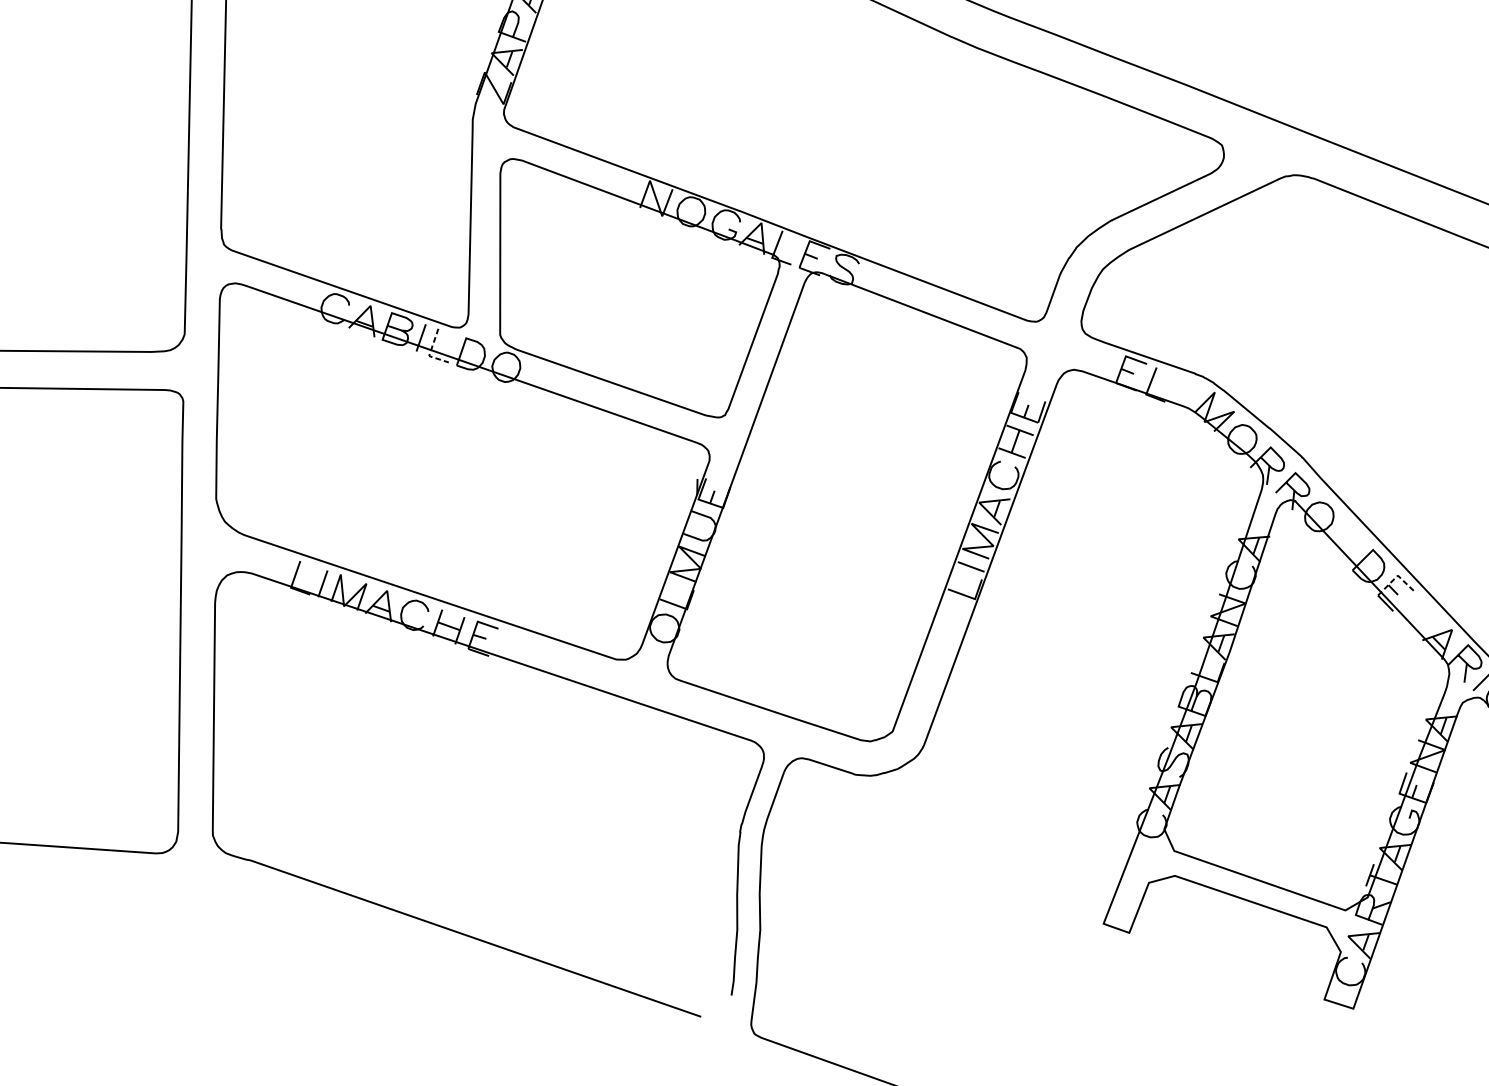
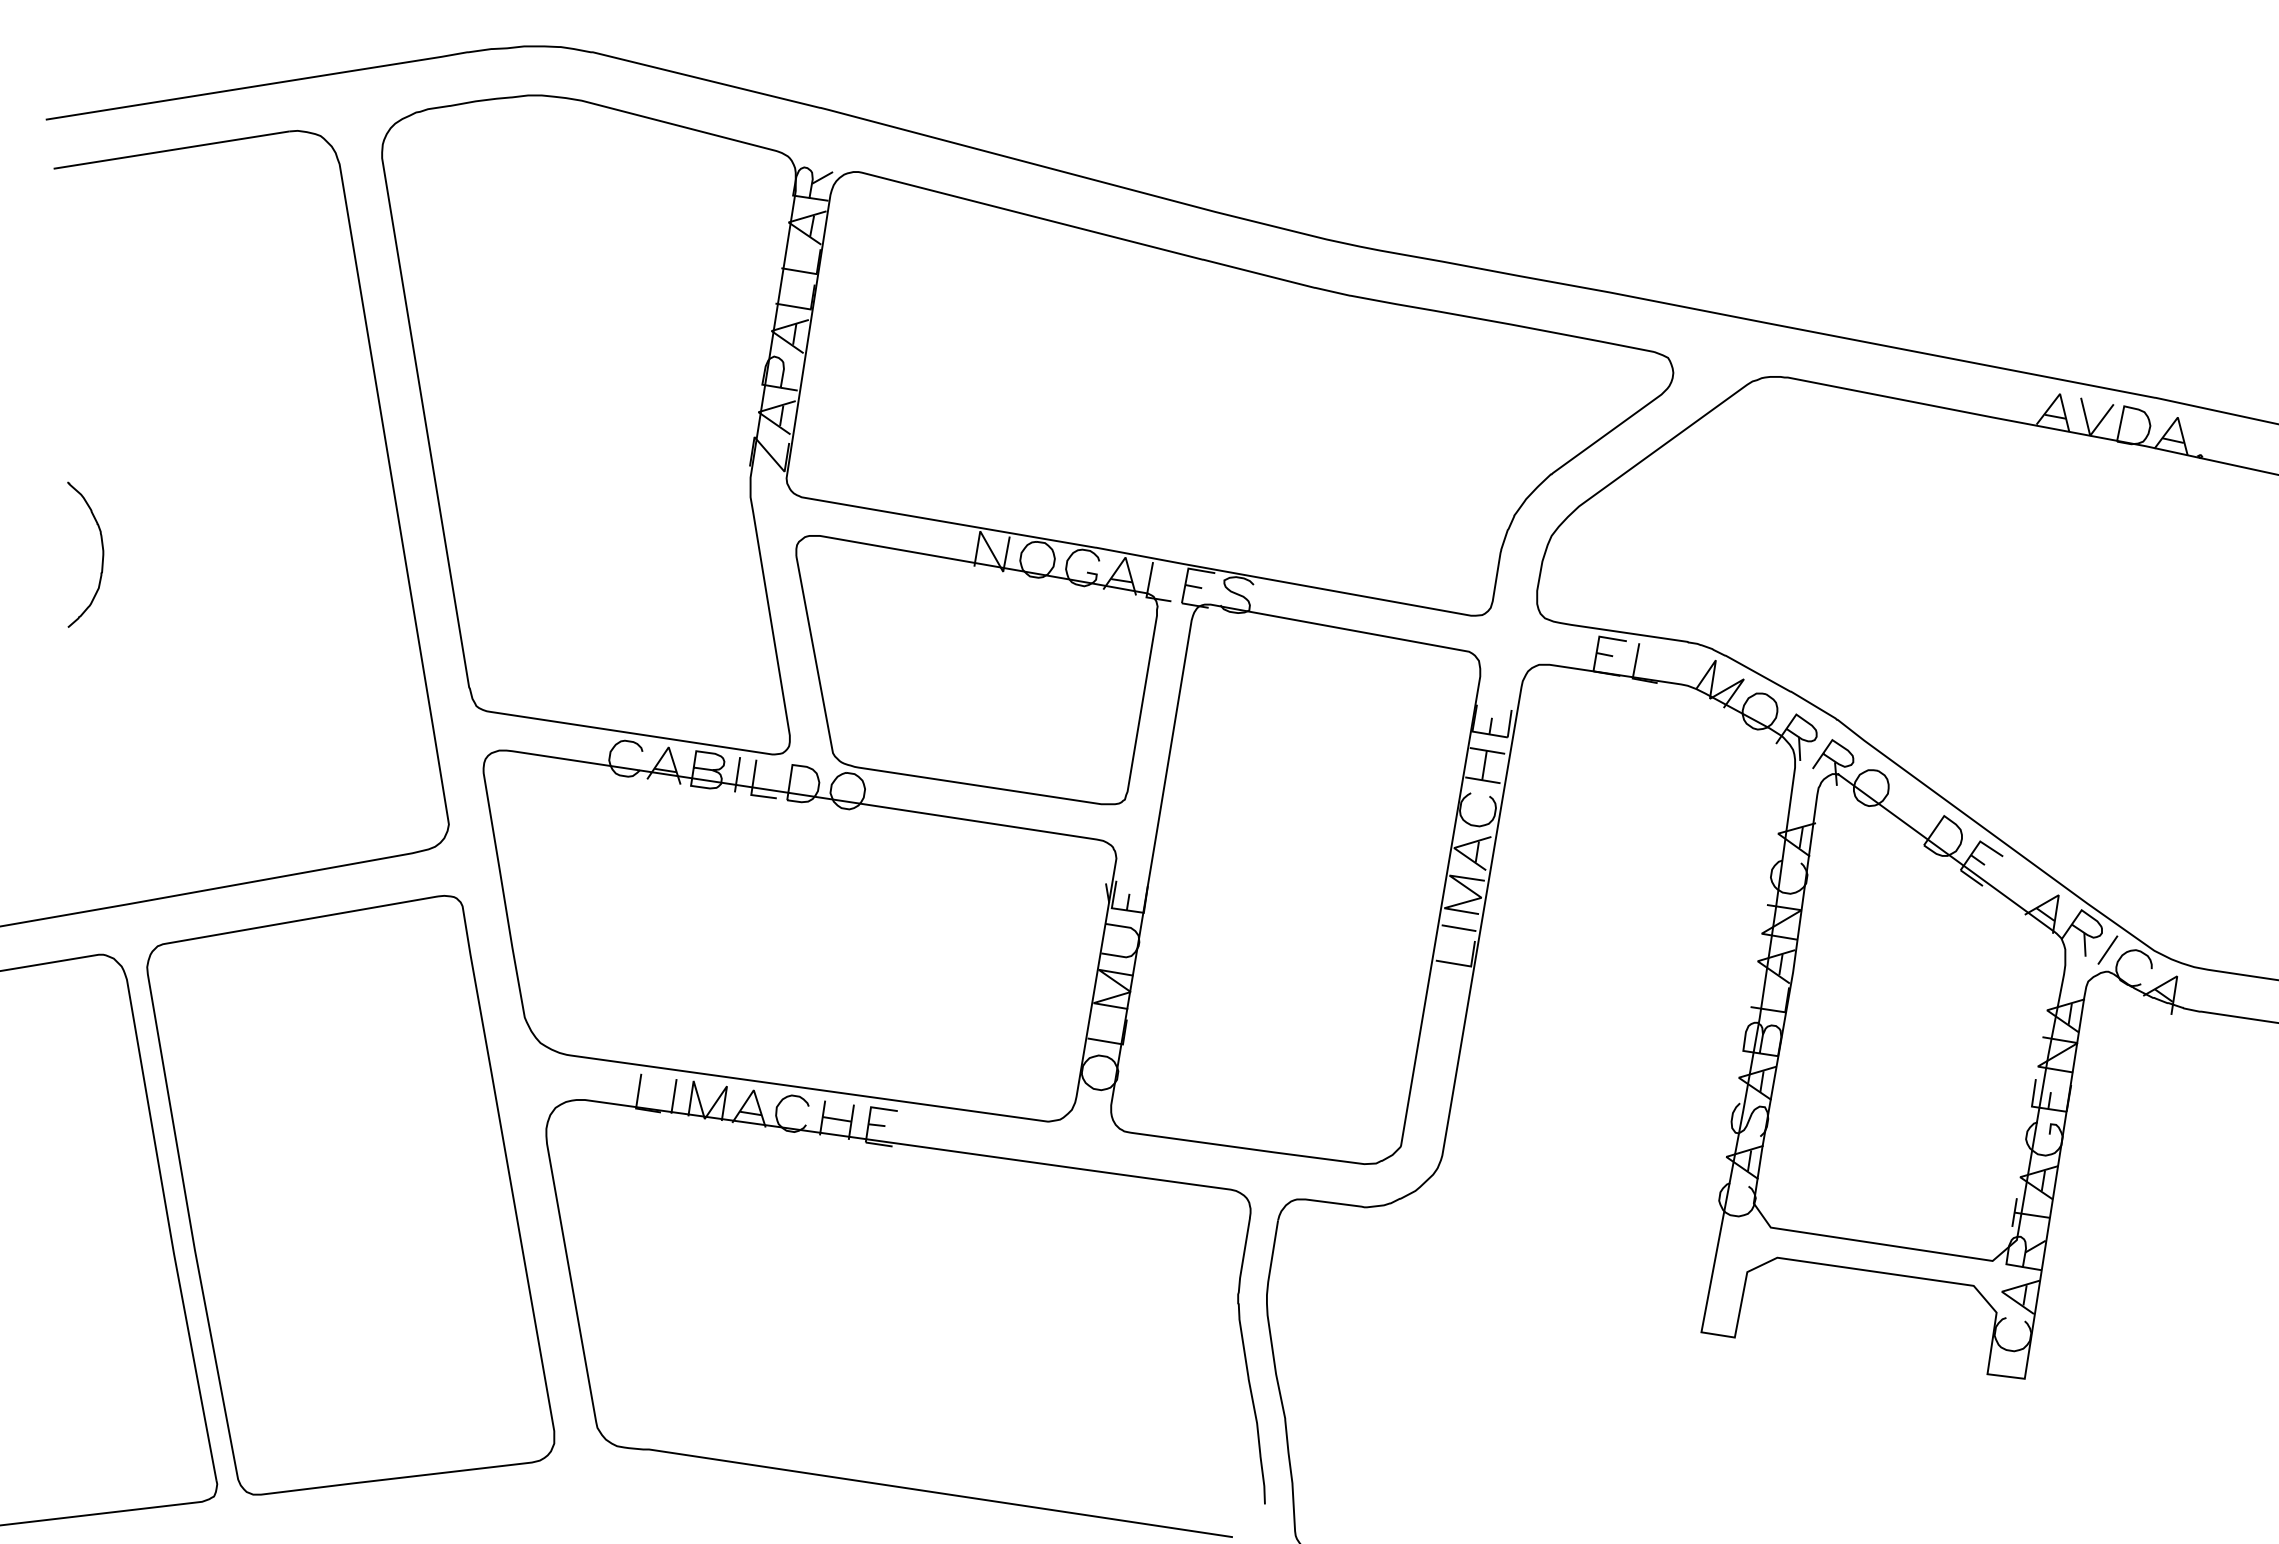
line: (429, 353) -> (751, 791), dashed -> solid
line: (1396, 577) -> (1978, 844), dashed -> solid

